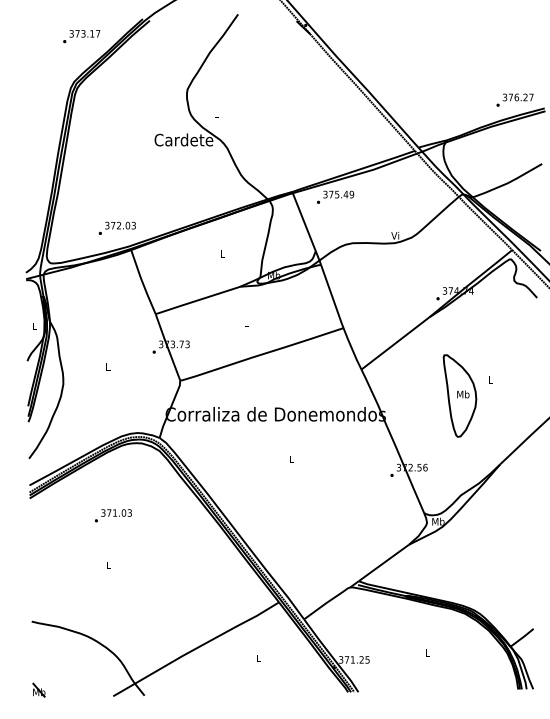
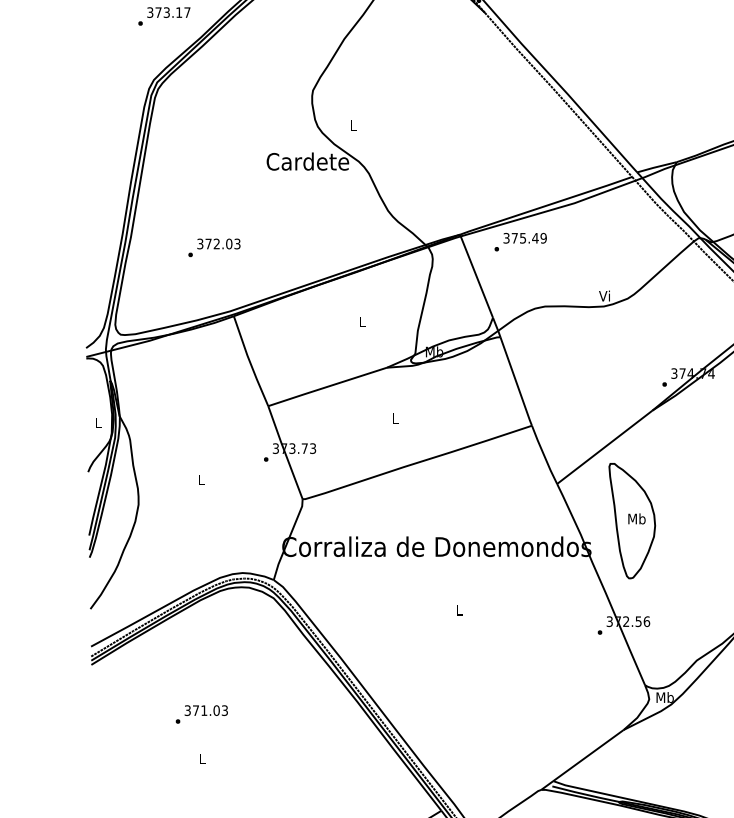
text: (116, 227) -> (213, 246), moved
part: (459, 395) -> (631, 520), moved
text: (112, 515) -> (200, 714), moved

